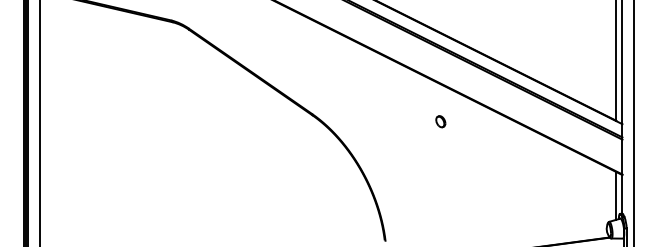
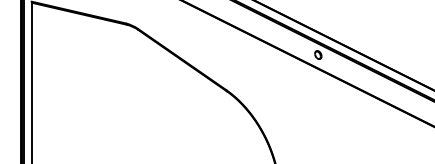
part: (440, 121) -> (318, 54), moved

